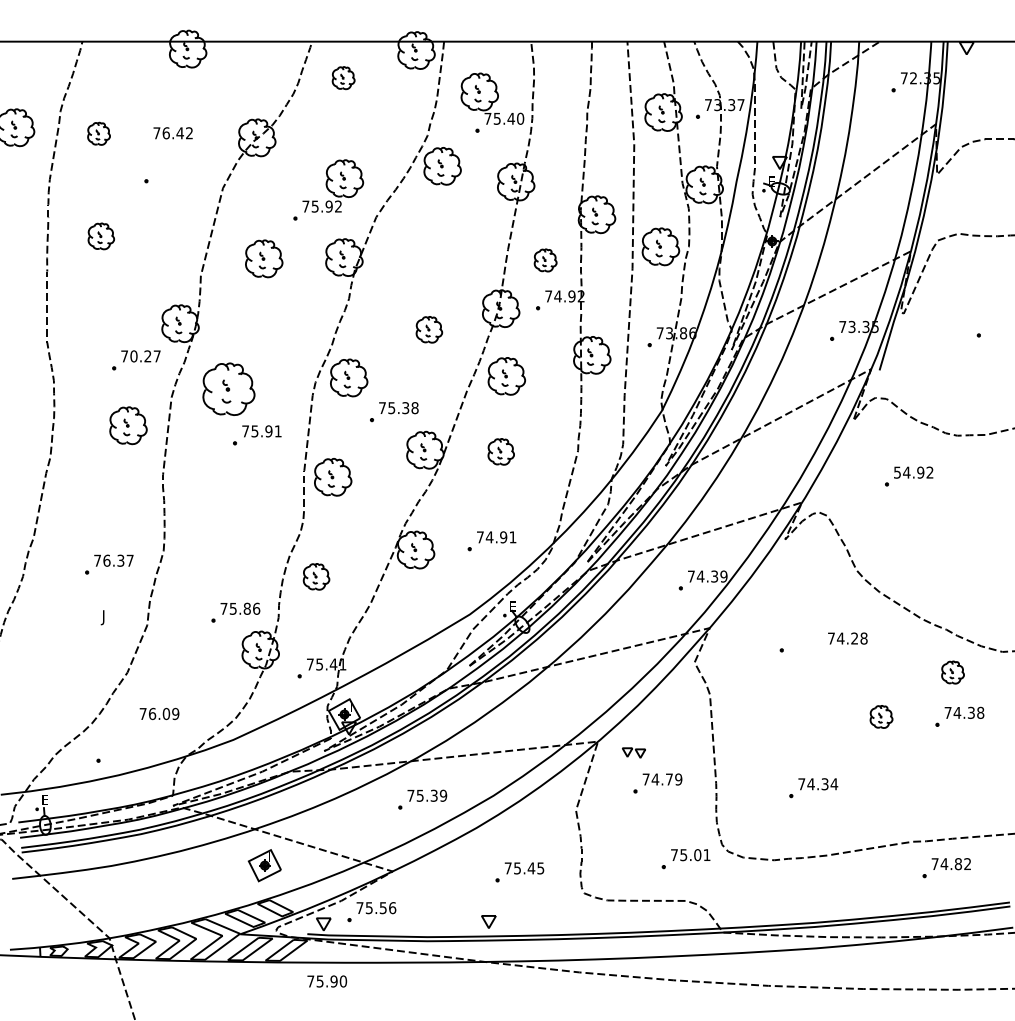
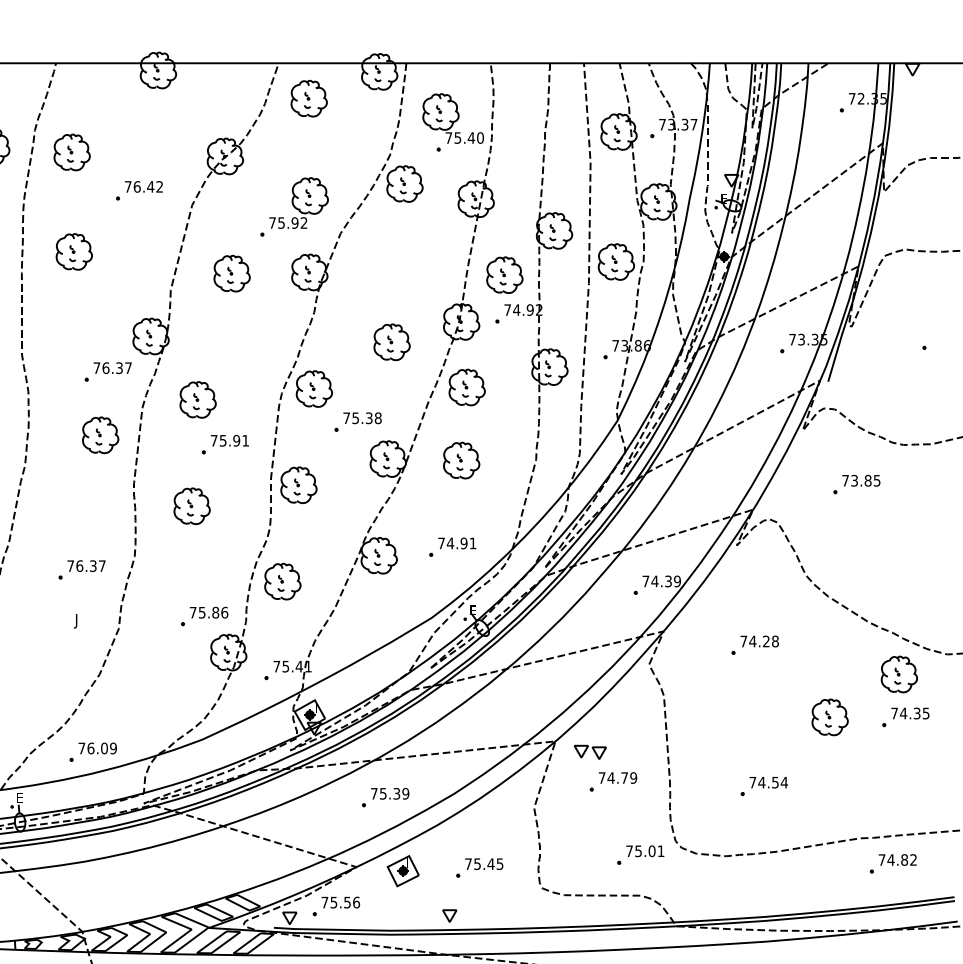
part: (343, 77) -> (308, 97), size x1.67
part: (98, 133) -> (71, 152), size x1.67
text: (172, 133) -> (143, 187), moved
part: (101, 236) -> (74, 252), size x1.43
part: (545, 260) -> (504, 275), size x1.67
part: (429, 329) -> (392, 342), size x1.43
text: (140, 356) -> (112, 368), 70.27 -> 76.37
part: (229, 388) -> (198, 399), size x0.71
part: (501, 451) -> (461, 460), size x1.43
text: (913, 472) -> (861, 480), 54.92 -> 73.85
part: (222, 498) -> (191, 505), added
part: (316, 576) -> (282, 581), size x1.43
text: (847, 638) -> (759, 641), moved
part: (952, 672) -> (898, 674), size x1.67
text: (980, 712) -> (925, 713), 74.38 -> 74.35
text: (159, 713) -> (97, 747), moved
part: (881, 716) -> (830, 716), size x1.67
part: (633, 752) -> (589, 751), size x1.43
text: (825, 783) -> (775, 781), 74.34 -> 74.54
part: (264, 865) -> (402, 871), moved

